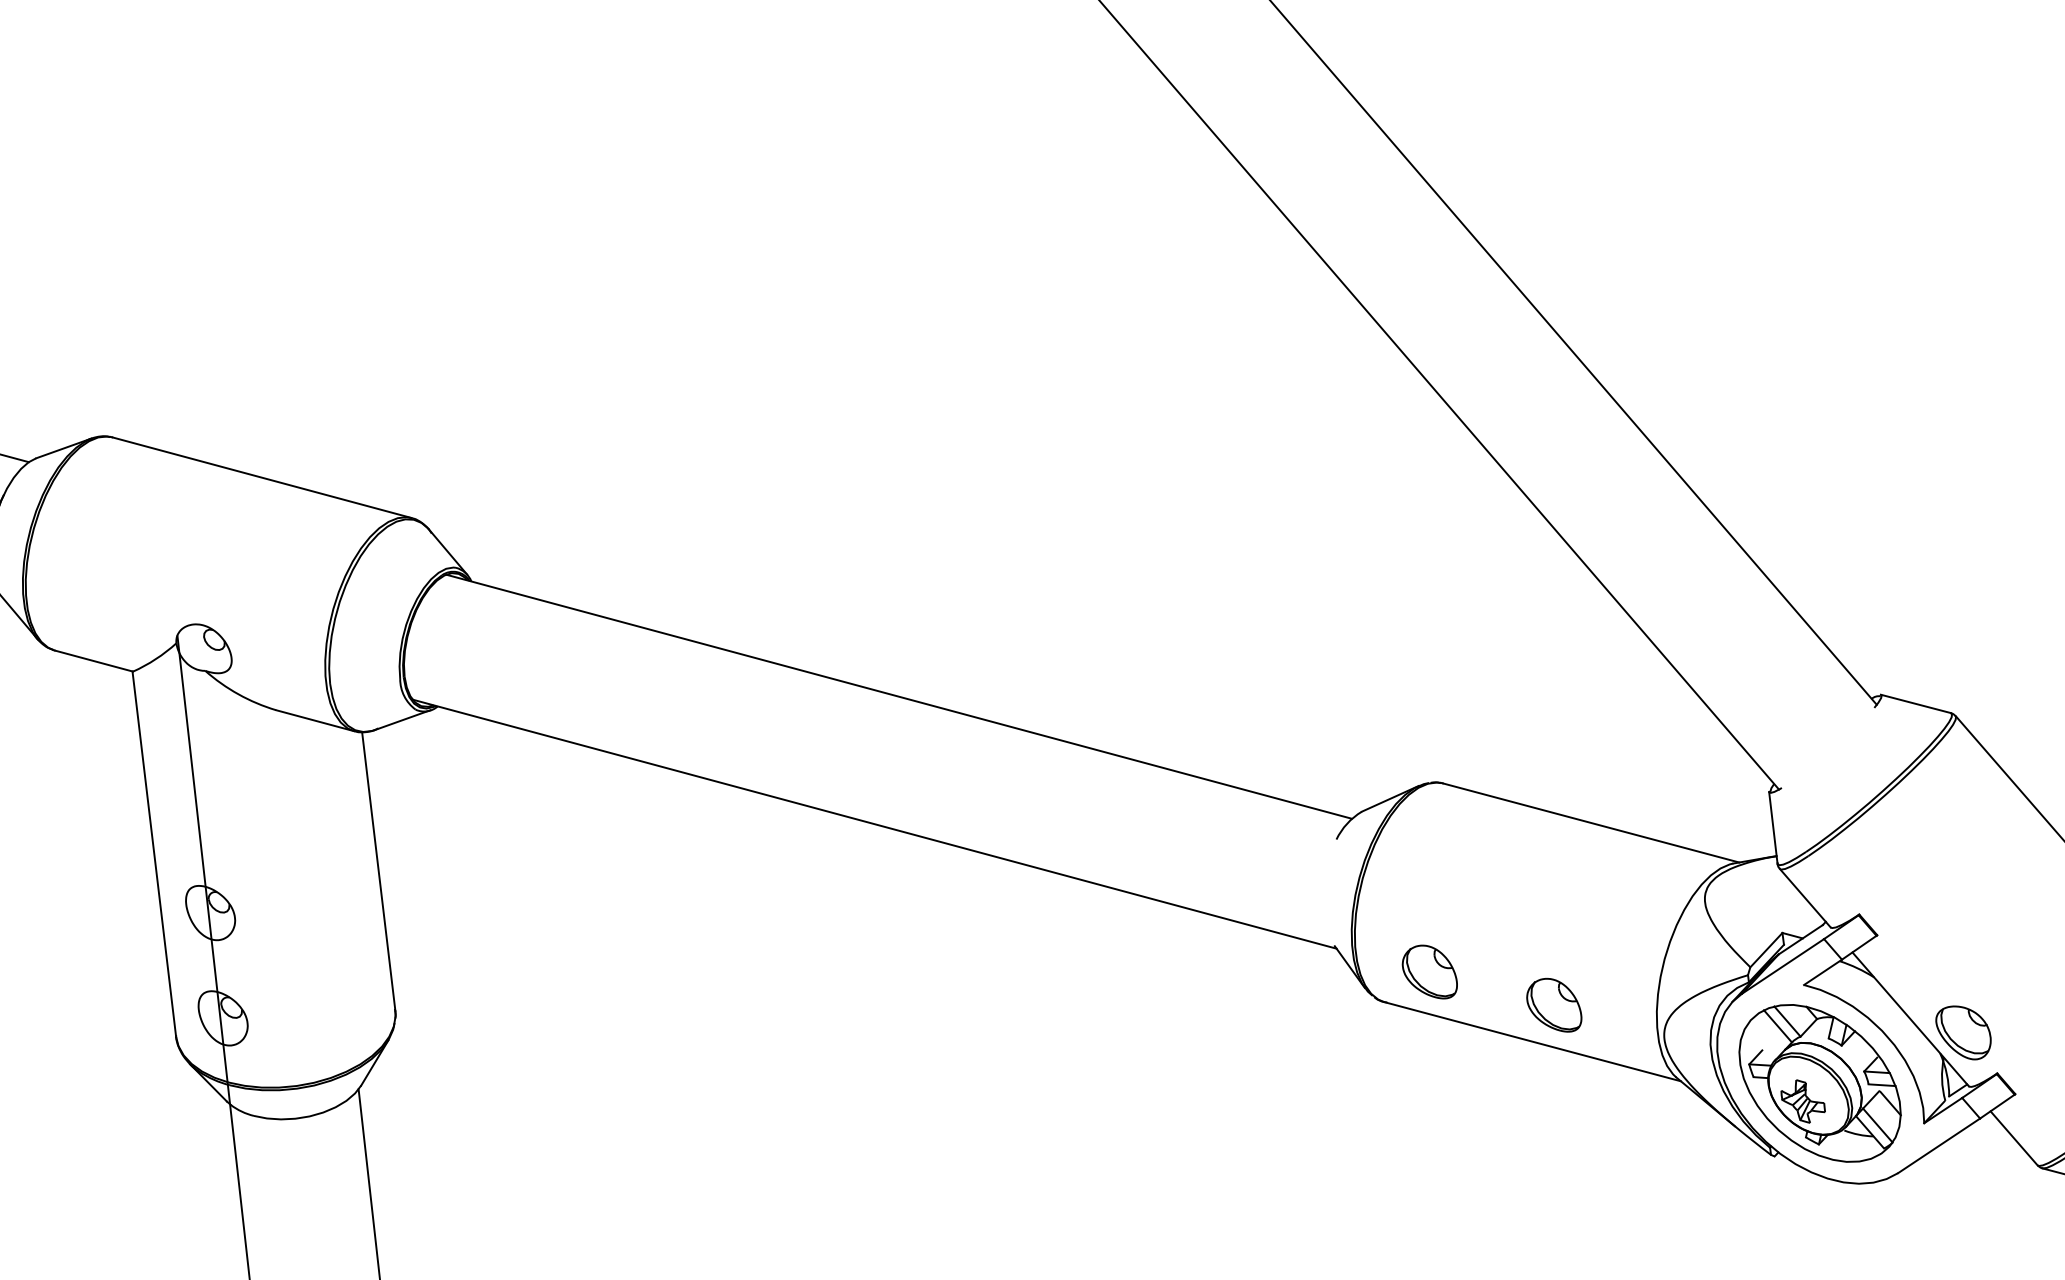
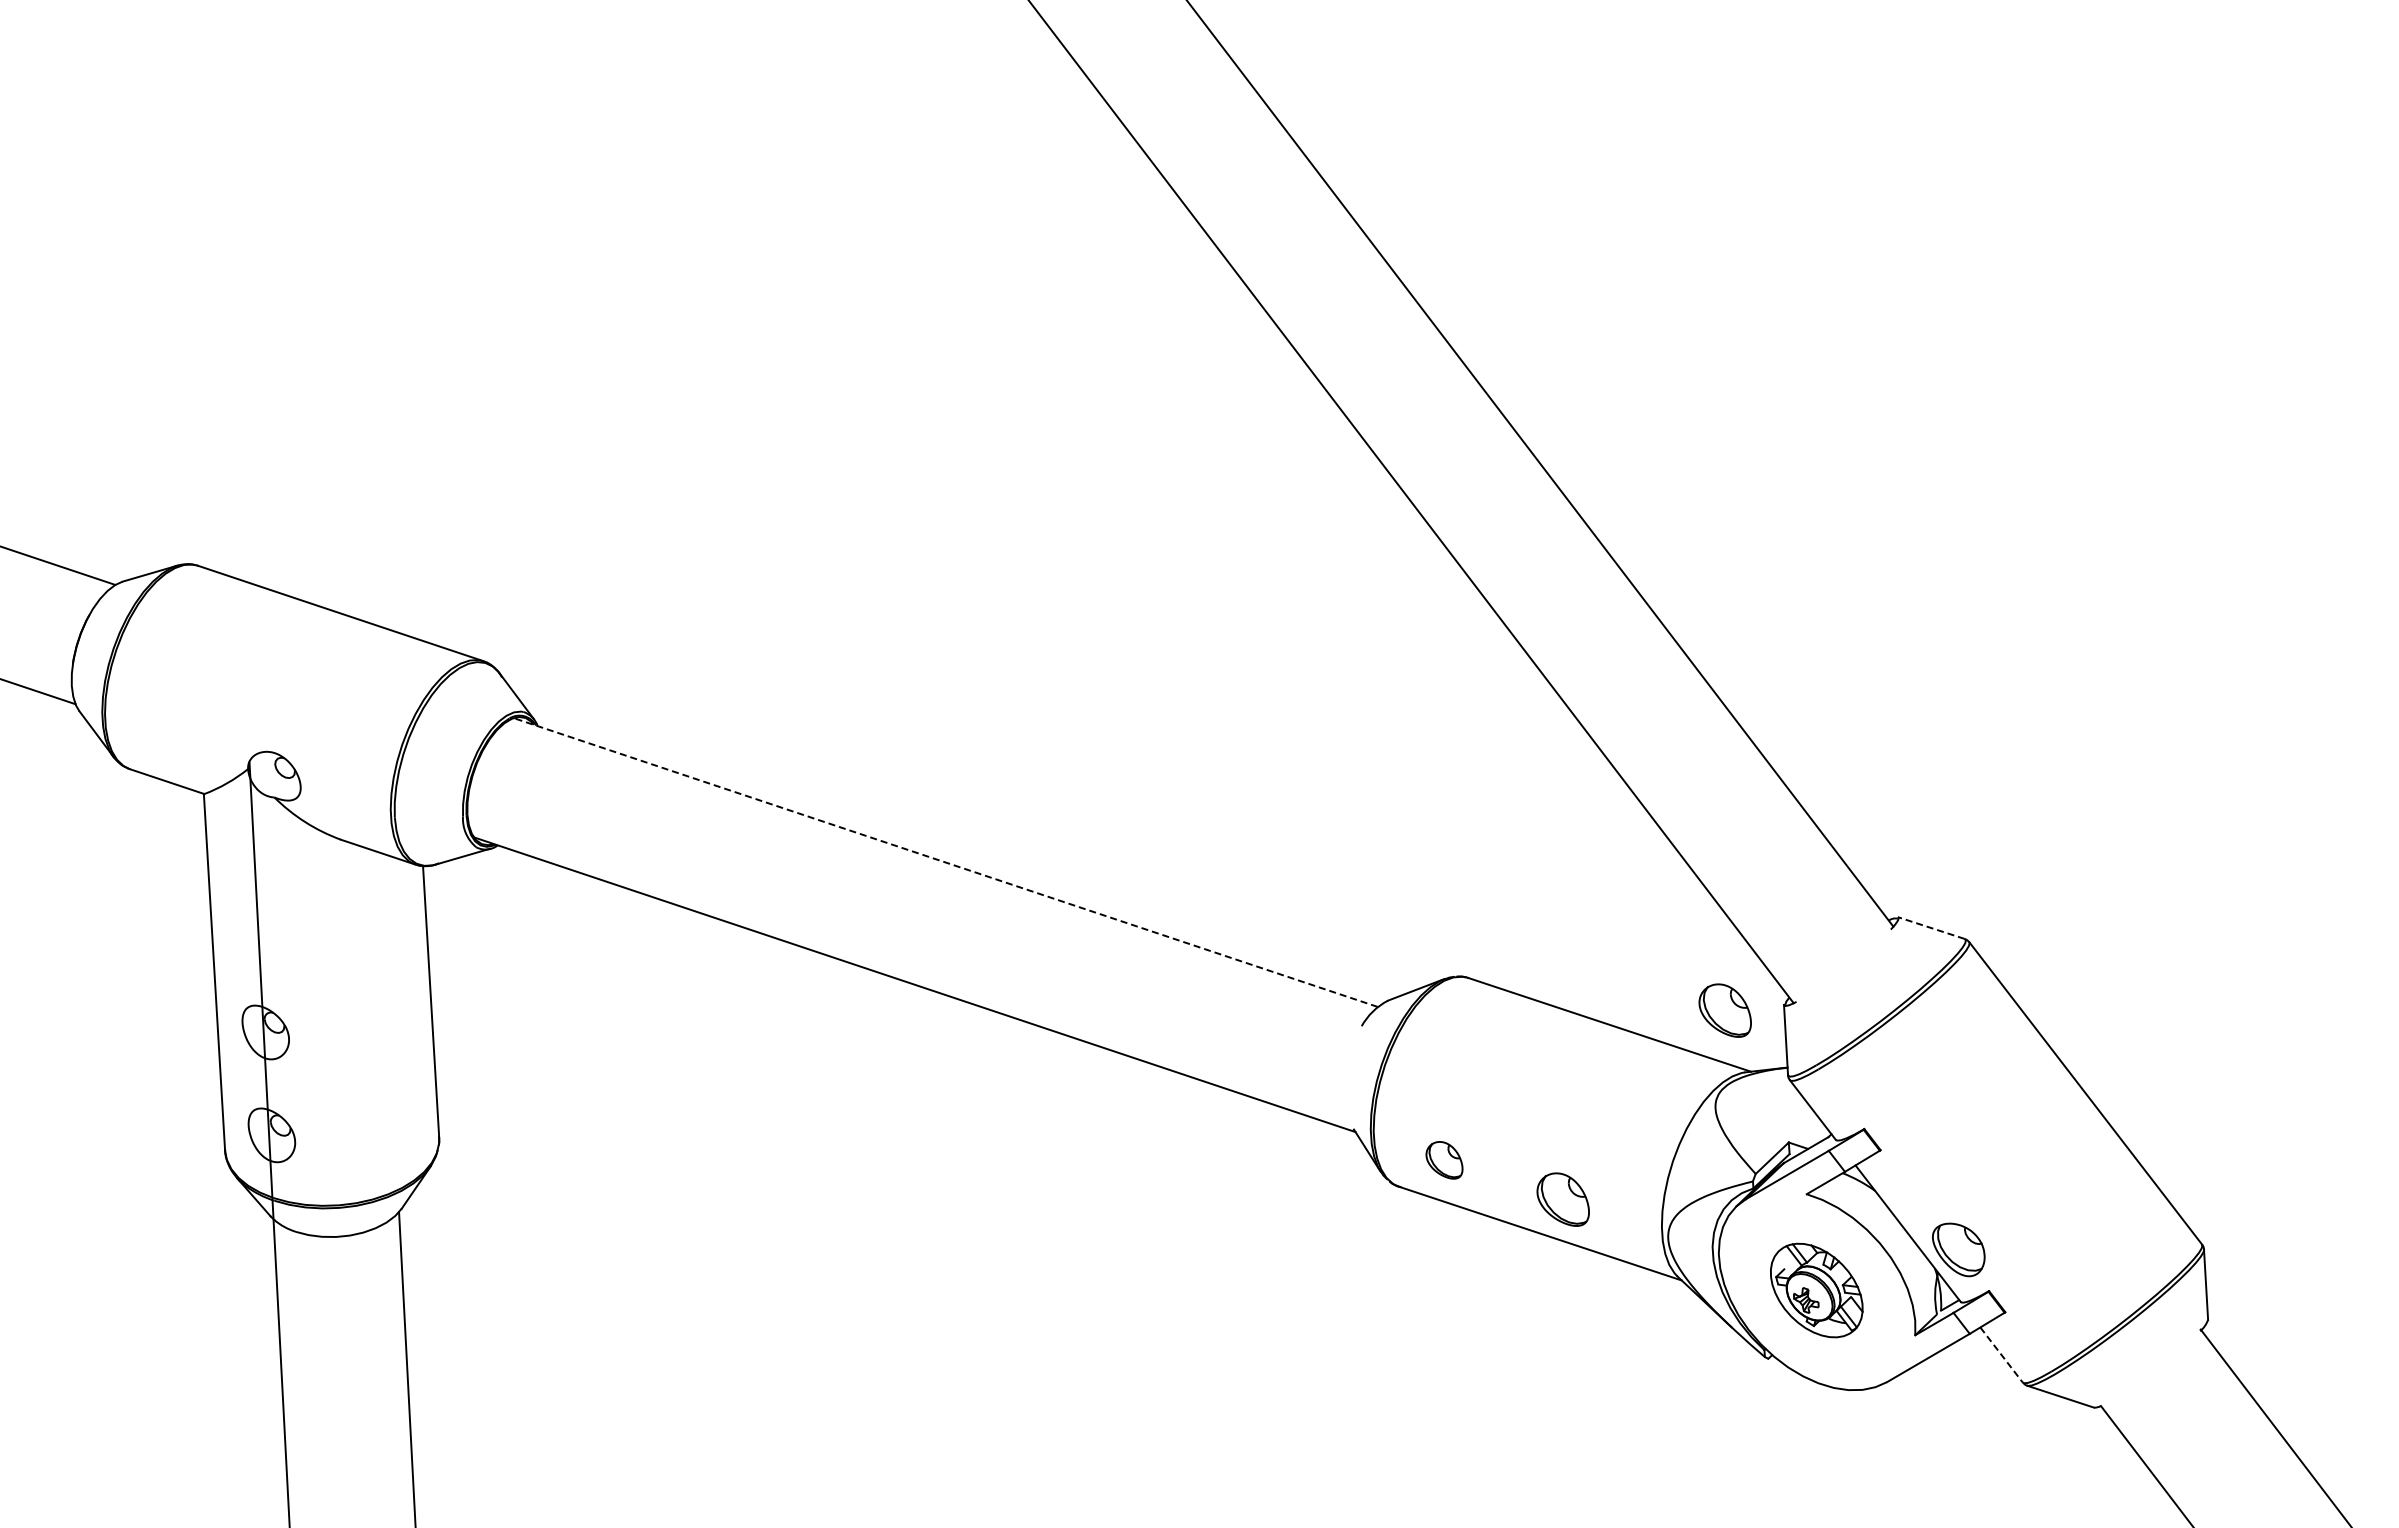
line: (898, 696) -> (945, 862), solid -> dashed
line: (1914, 703) -> (1930, 927), solid -> dashed
part: (1708, 801) -> (1724, 1010), added
part: (1429, 972) -> (1444, 1160), size x0.7
part: (1819, 1083) -> (1816, 1290), size x0.6
line: (2014, 1138) -> (2001, 1355), solid -> dashed

